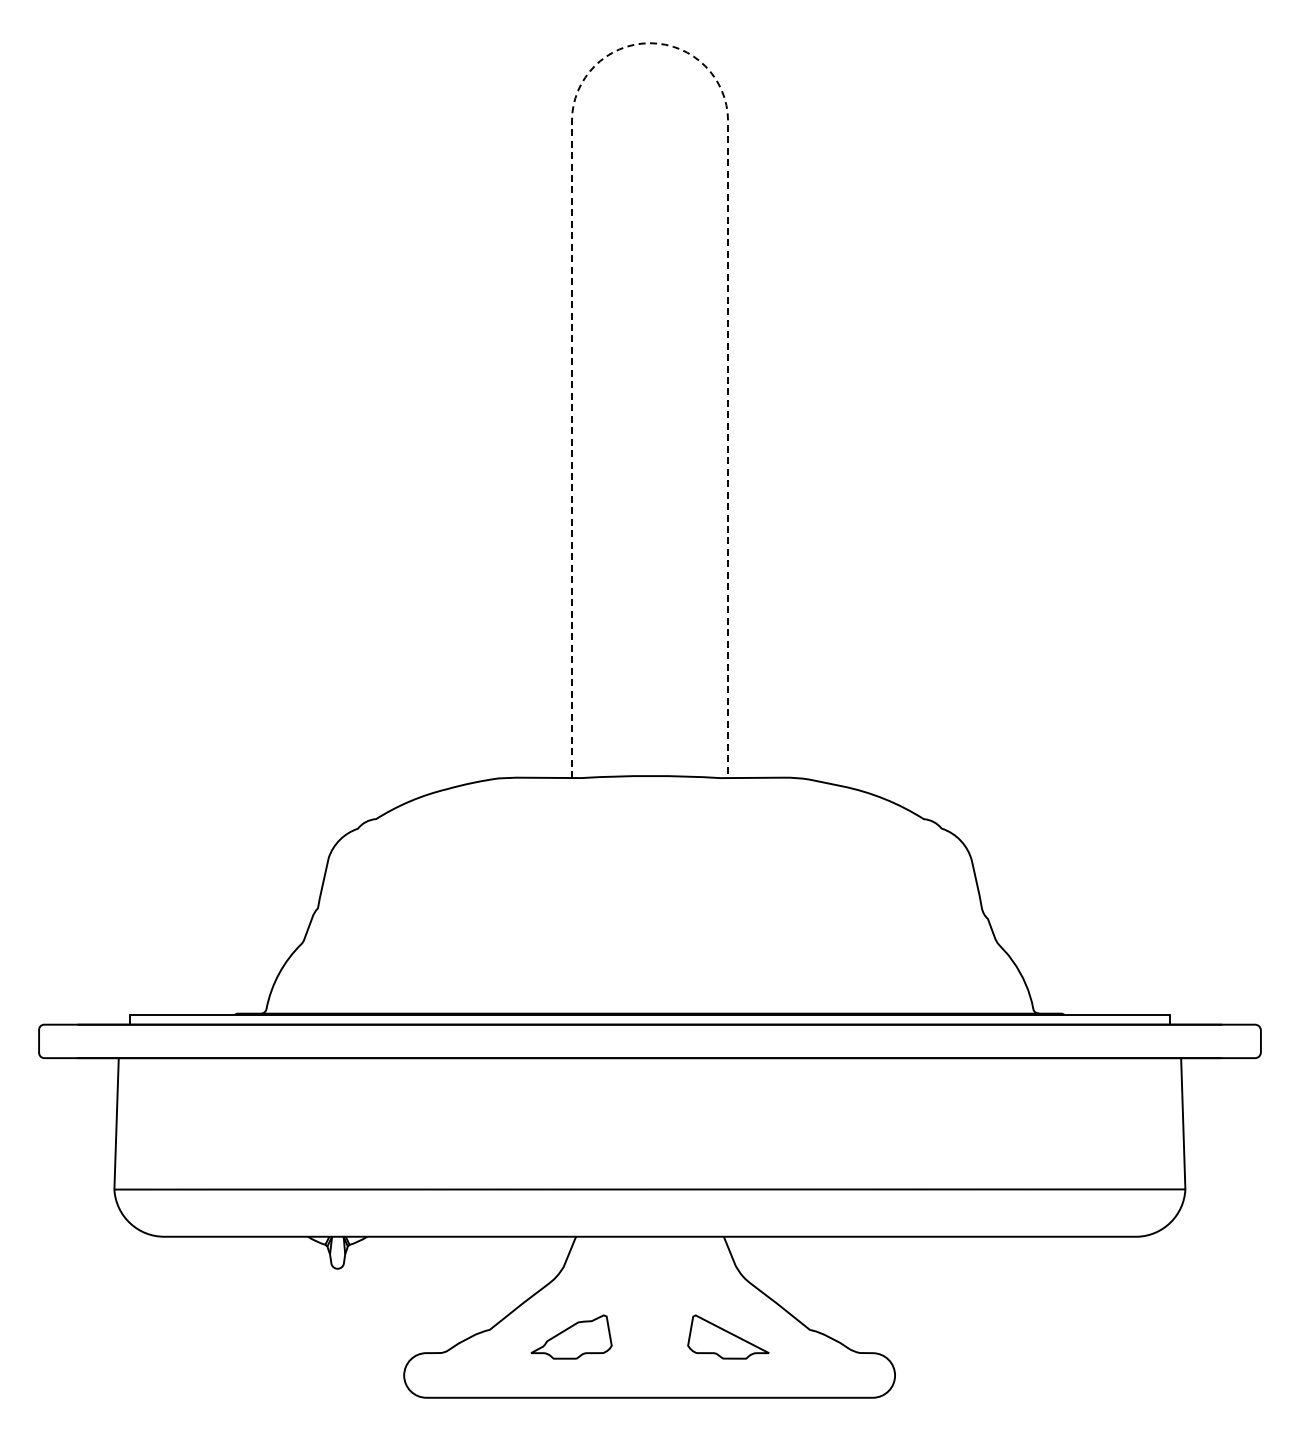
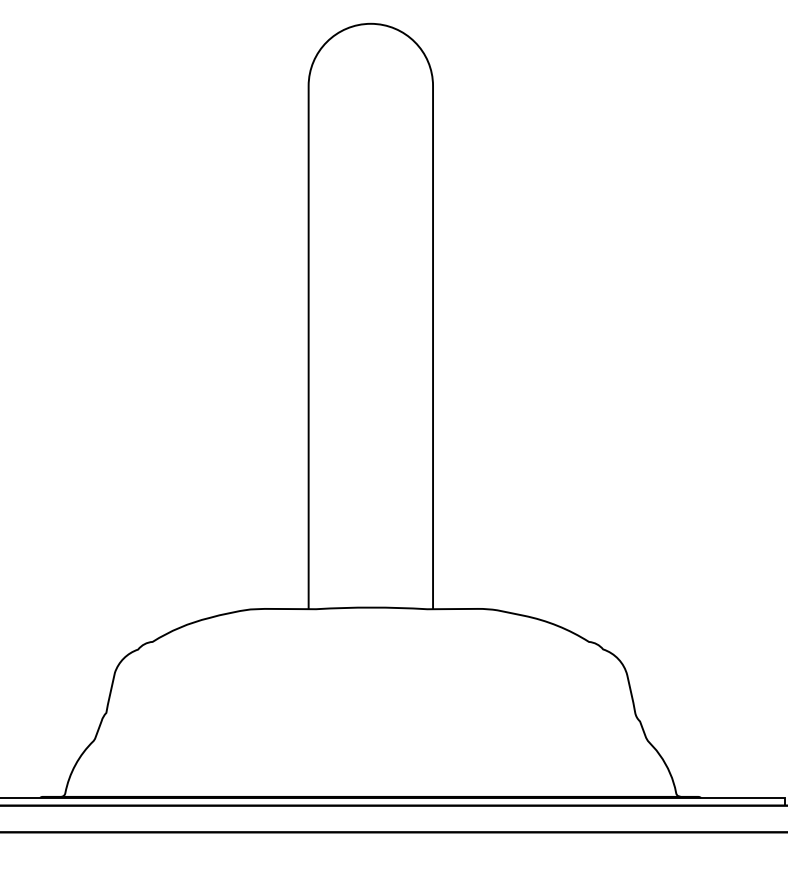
line: (650, 43) -> (371, 24), dashed -> solid

